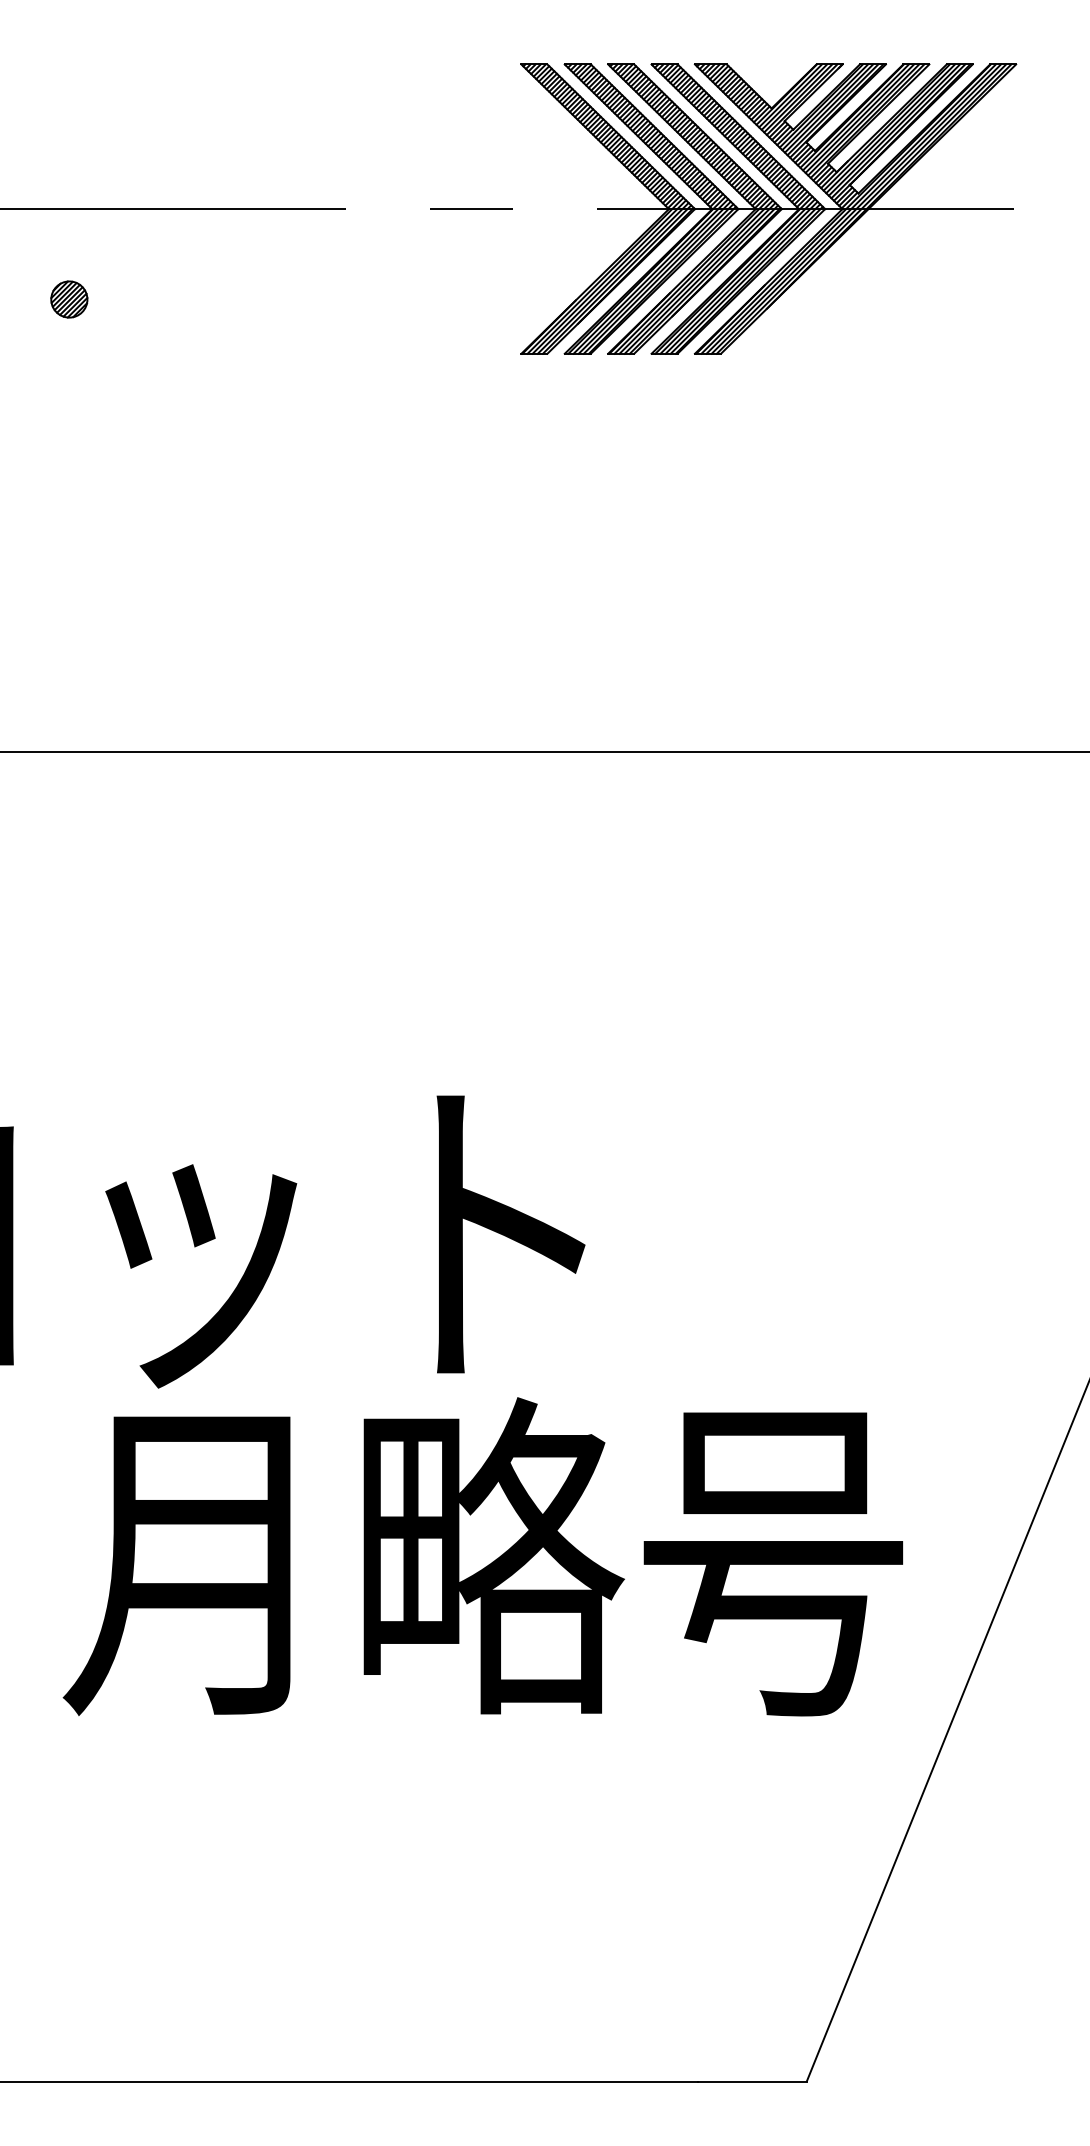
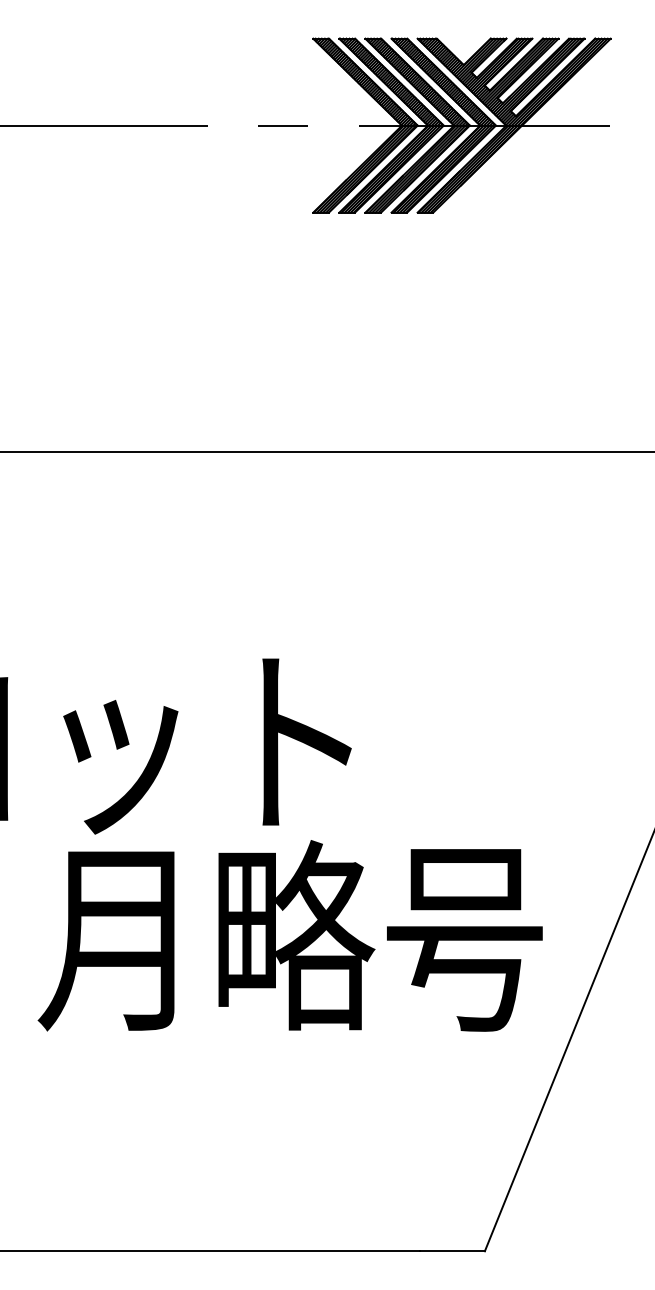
part: (69, 298) -> (41, 179), removed

